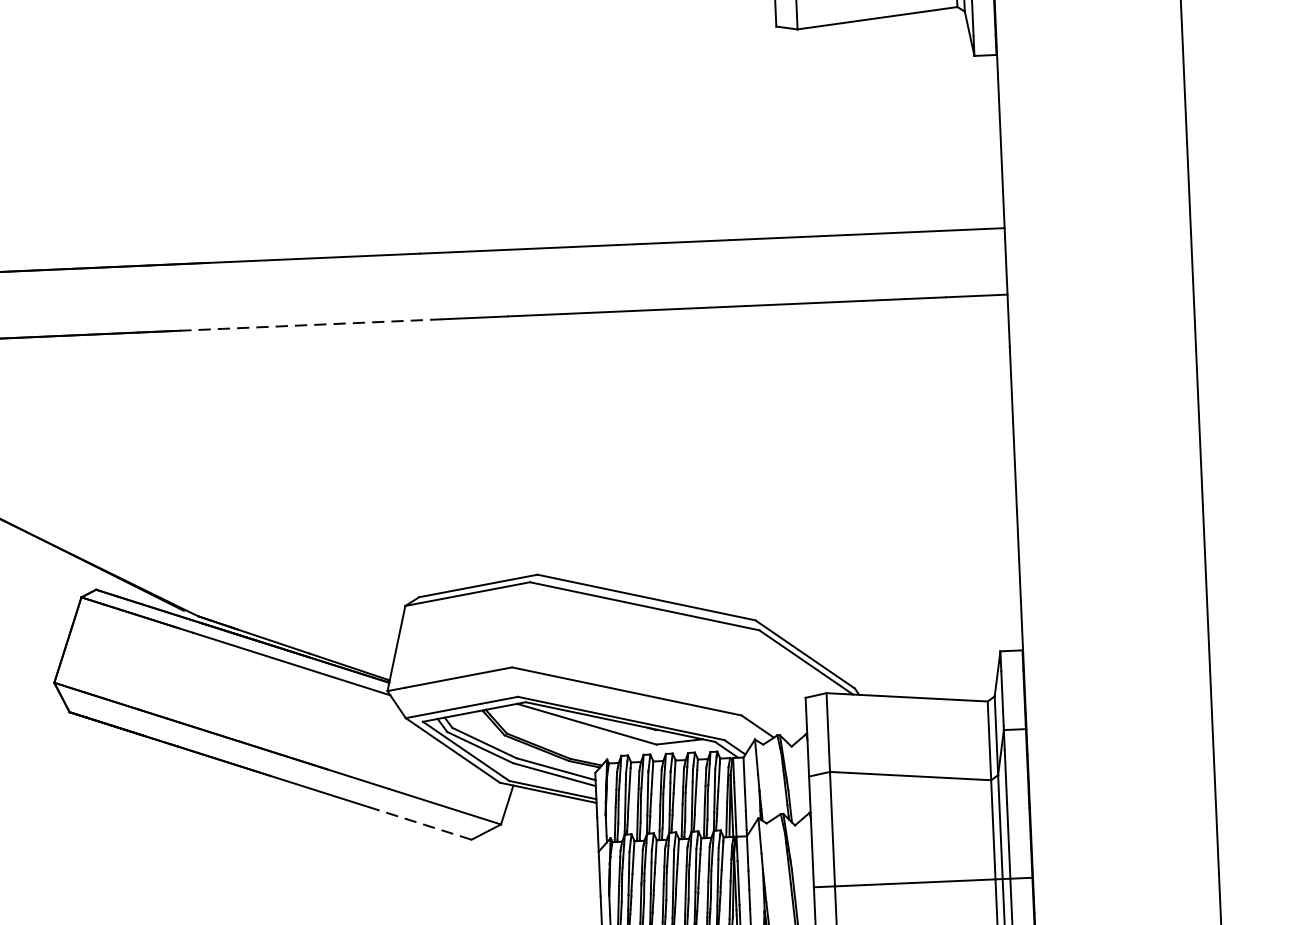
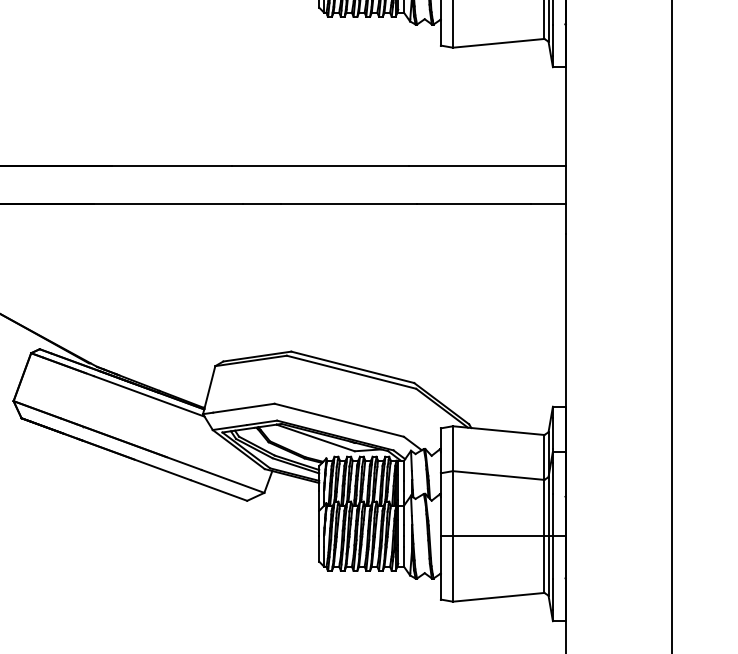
line: (309, 324) -> (167, 203), dashed -> solid
line: (420, 823) -> (218, 490), dashed -> solid

